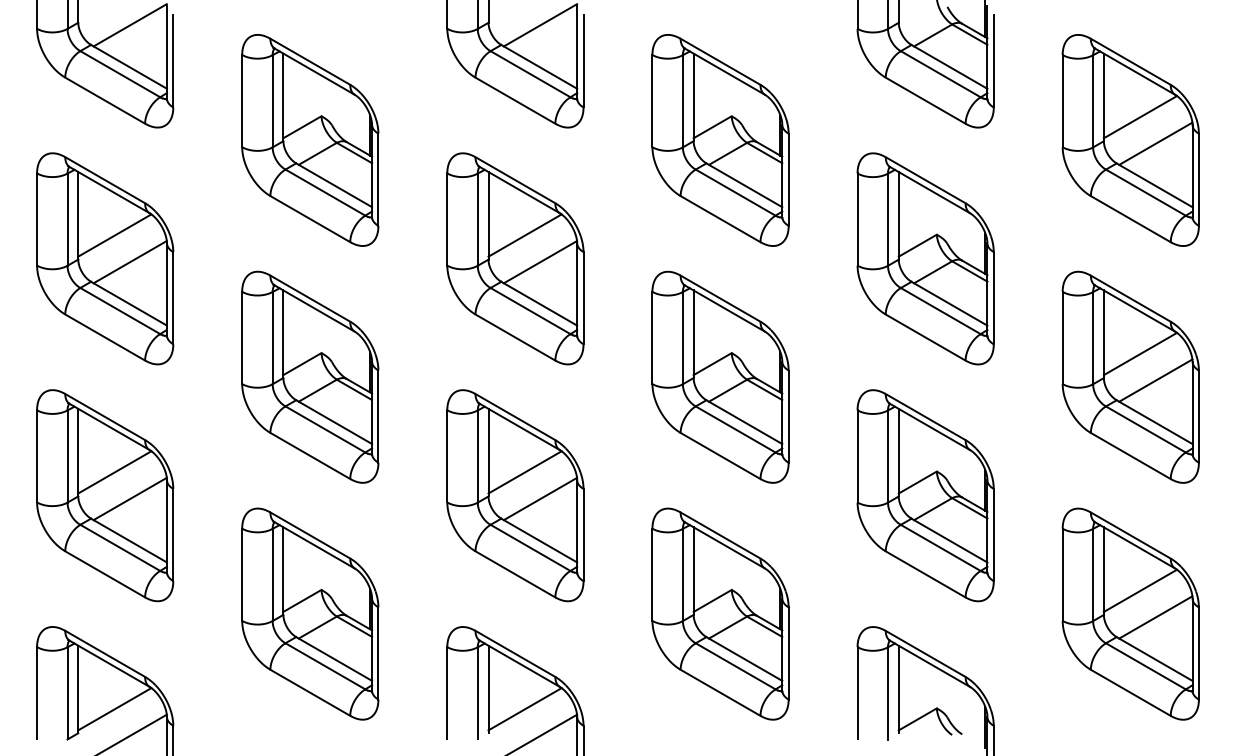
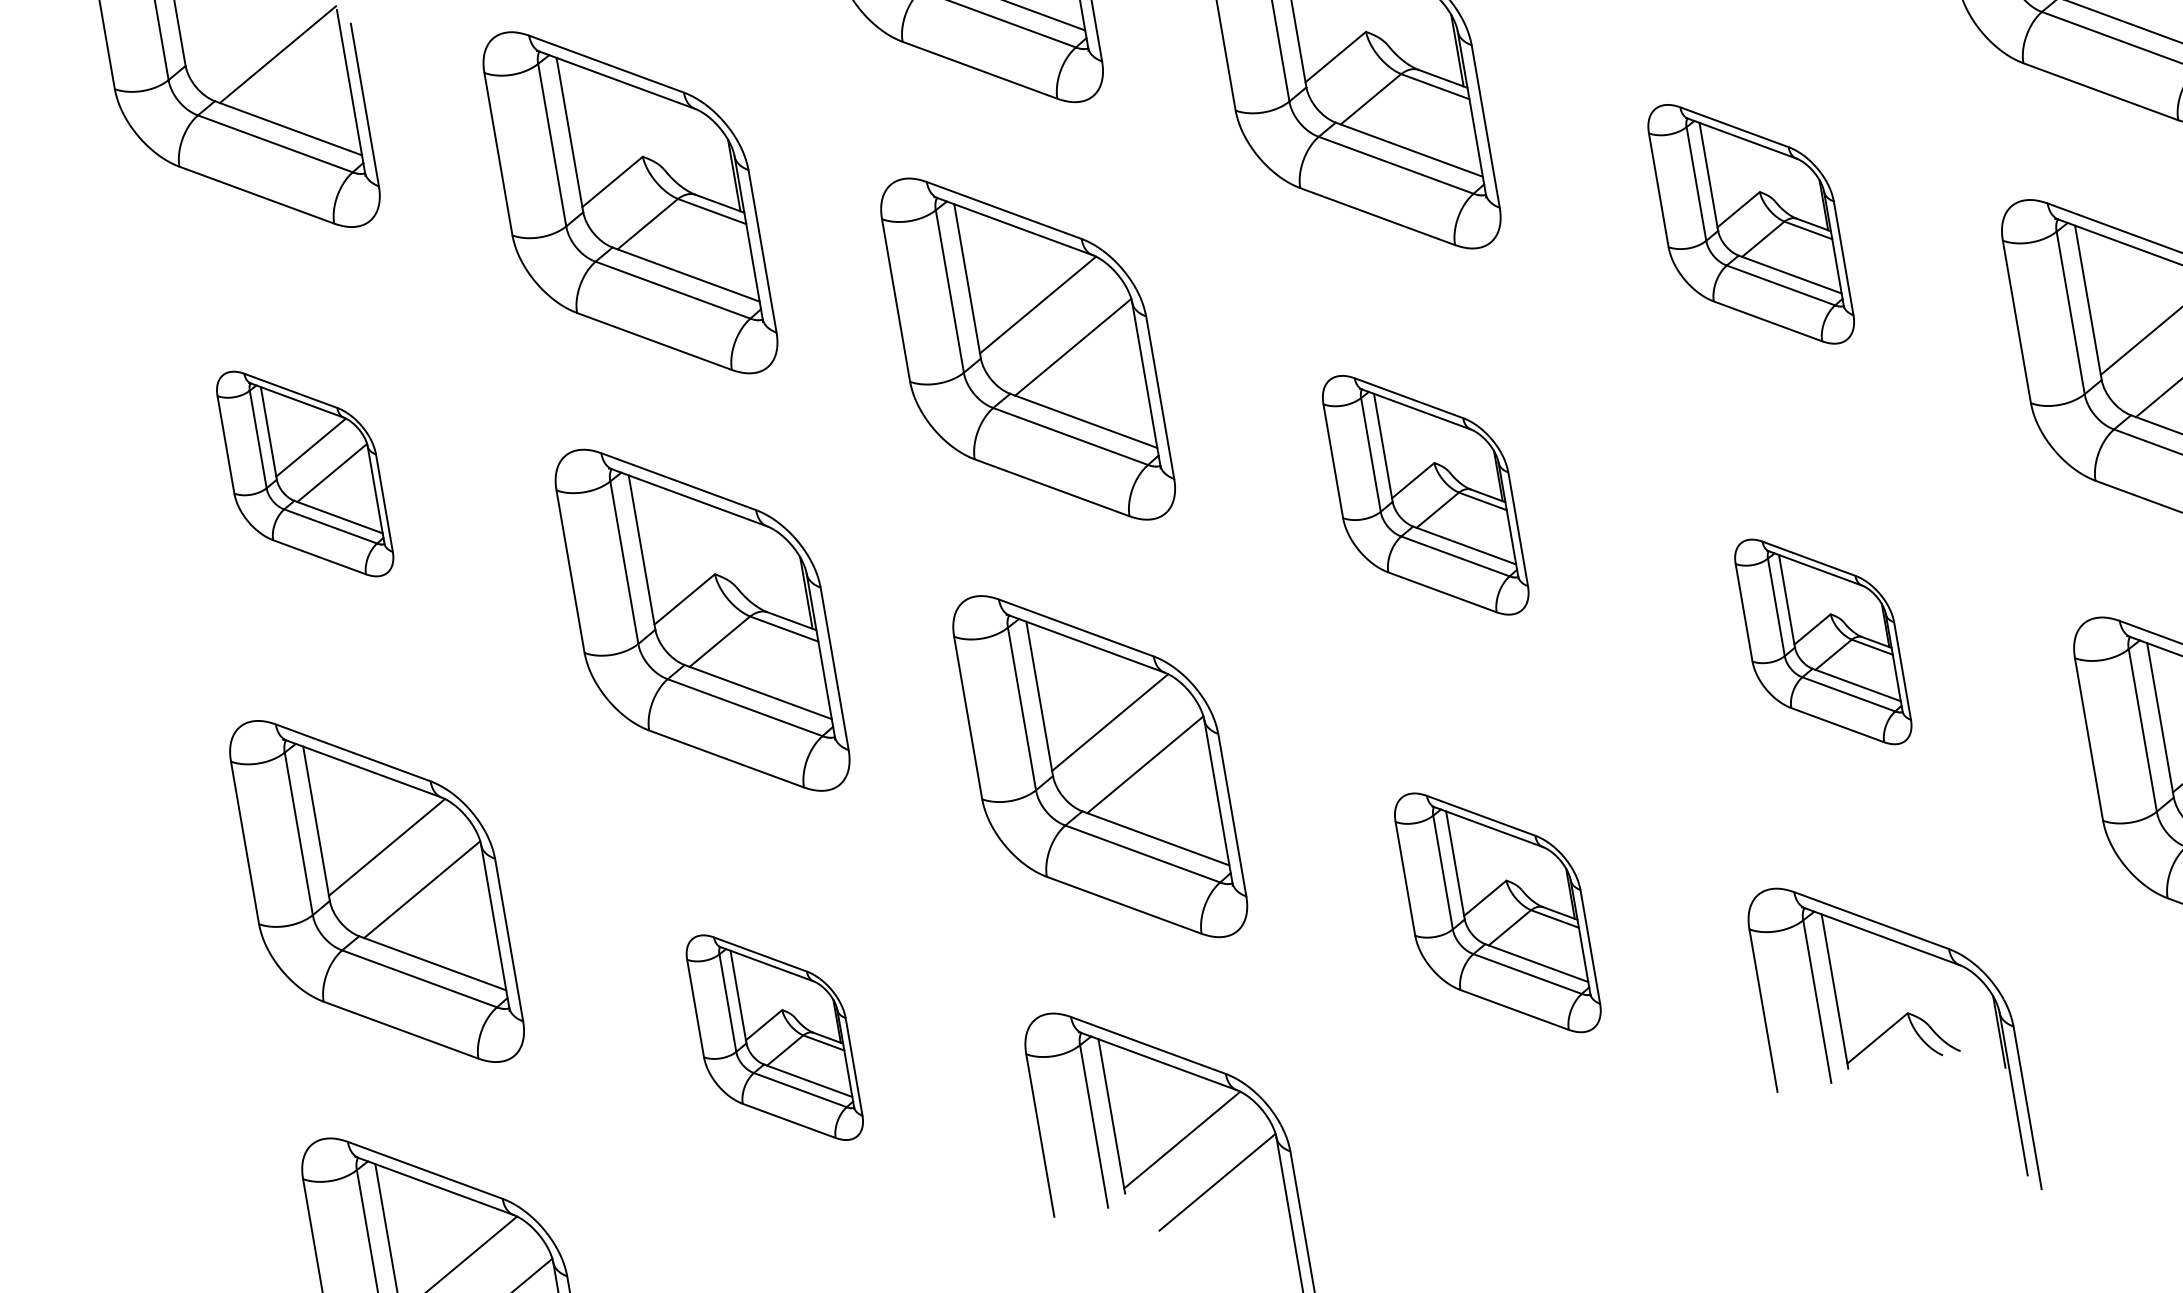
part: (105, 258) -> (305, 473), size x0.6
part: (925, 258) -> (1750, 223), size x0.7
part: (720, 376) -> (1425, 494), size x0.7
part: (925, 495) -> (1823, 641), size x0.6
part: (310, 613) -> (774, 1036), size x0.6
part: (720, 613) -> (1497, 911), size x0.7

